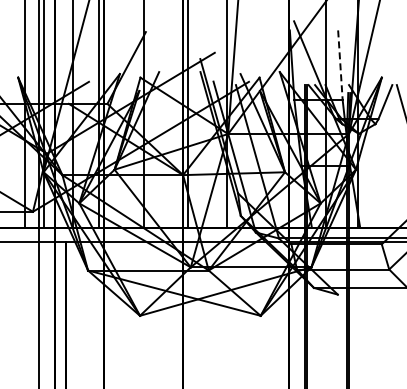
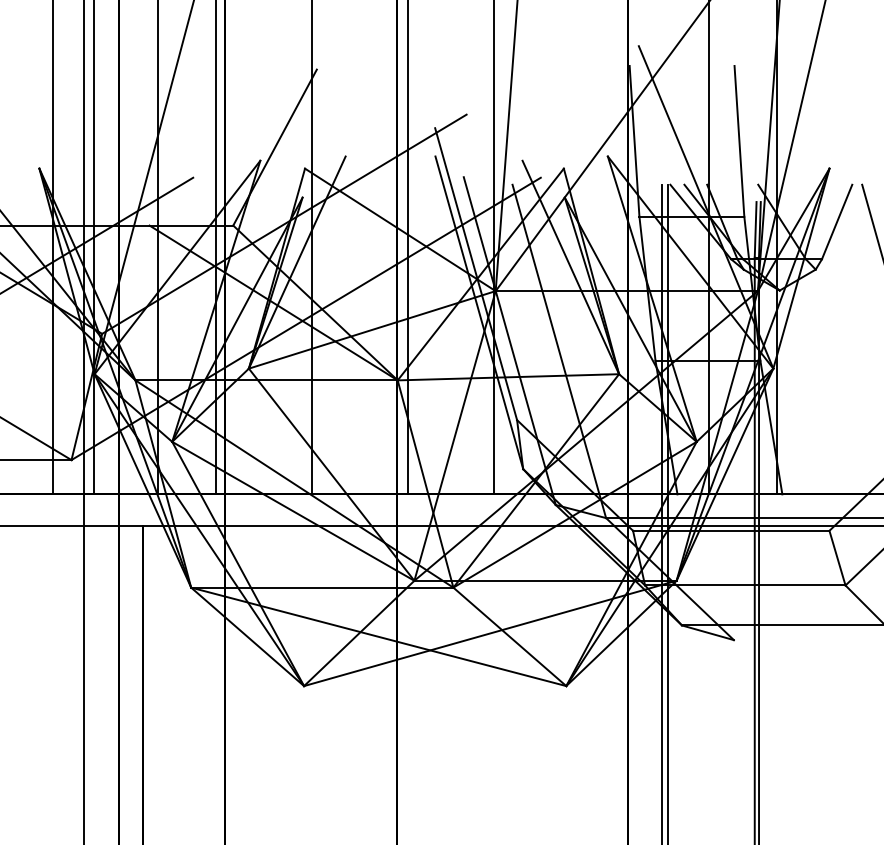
line: (340, 65) -> (739, 142), dashed -> solid

